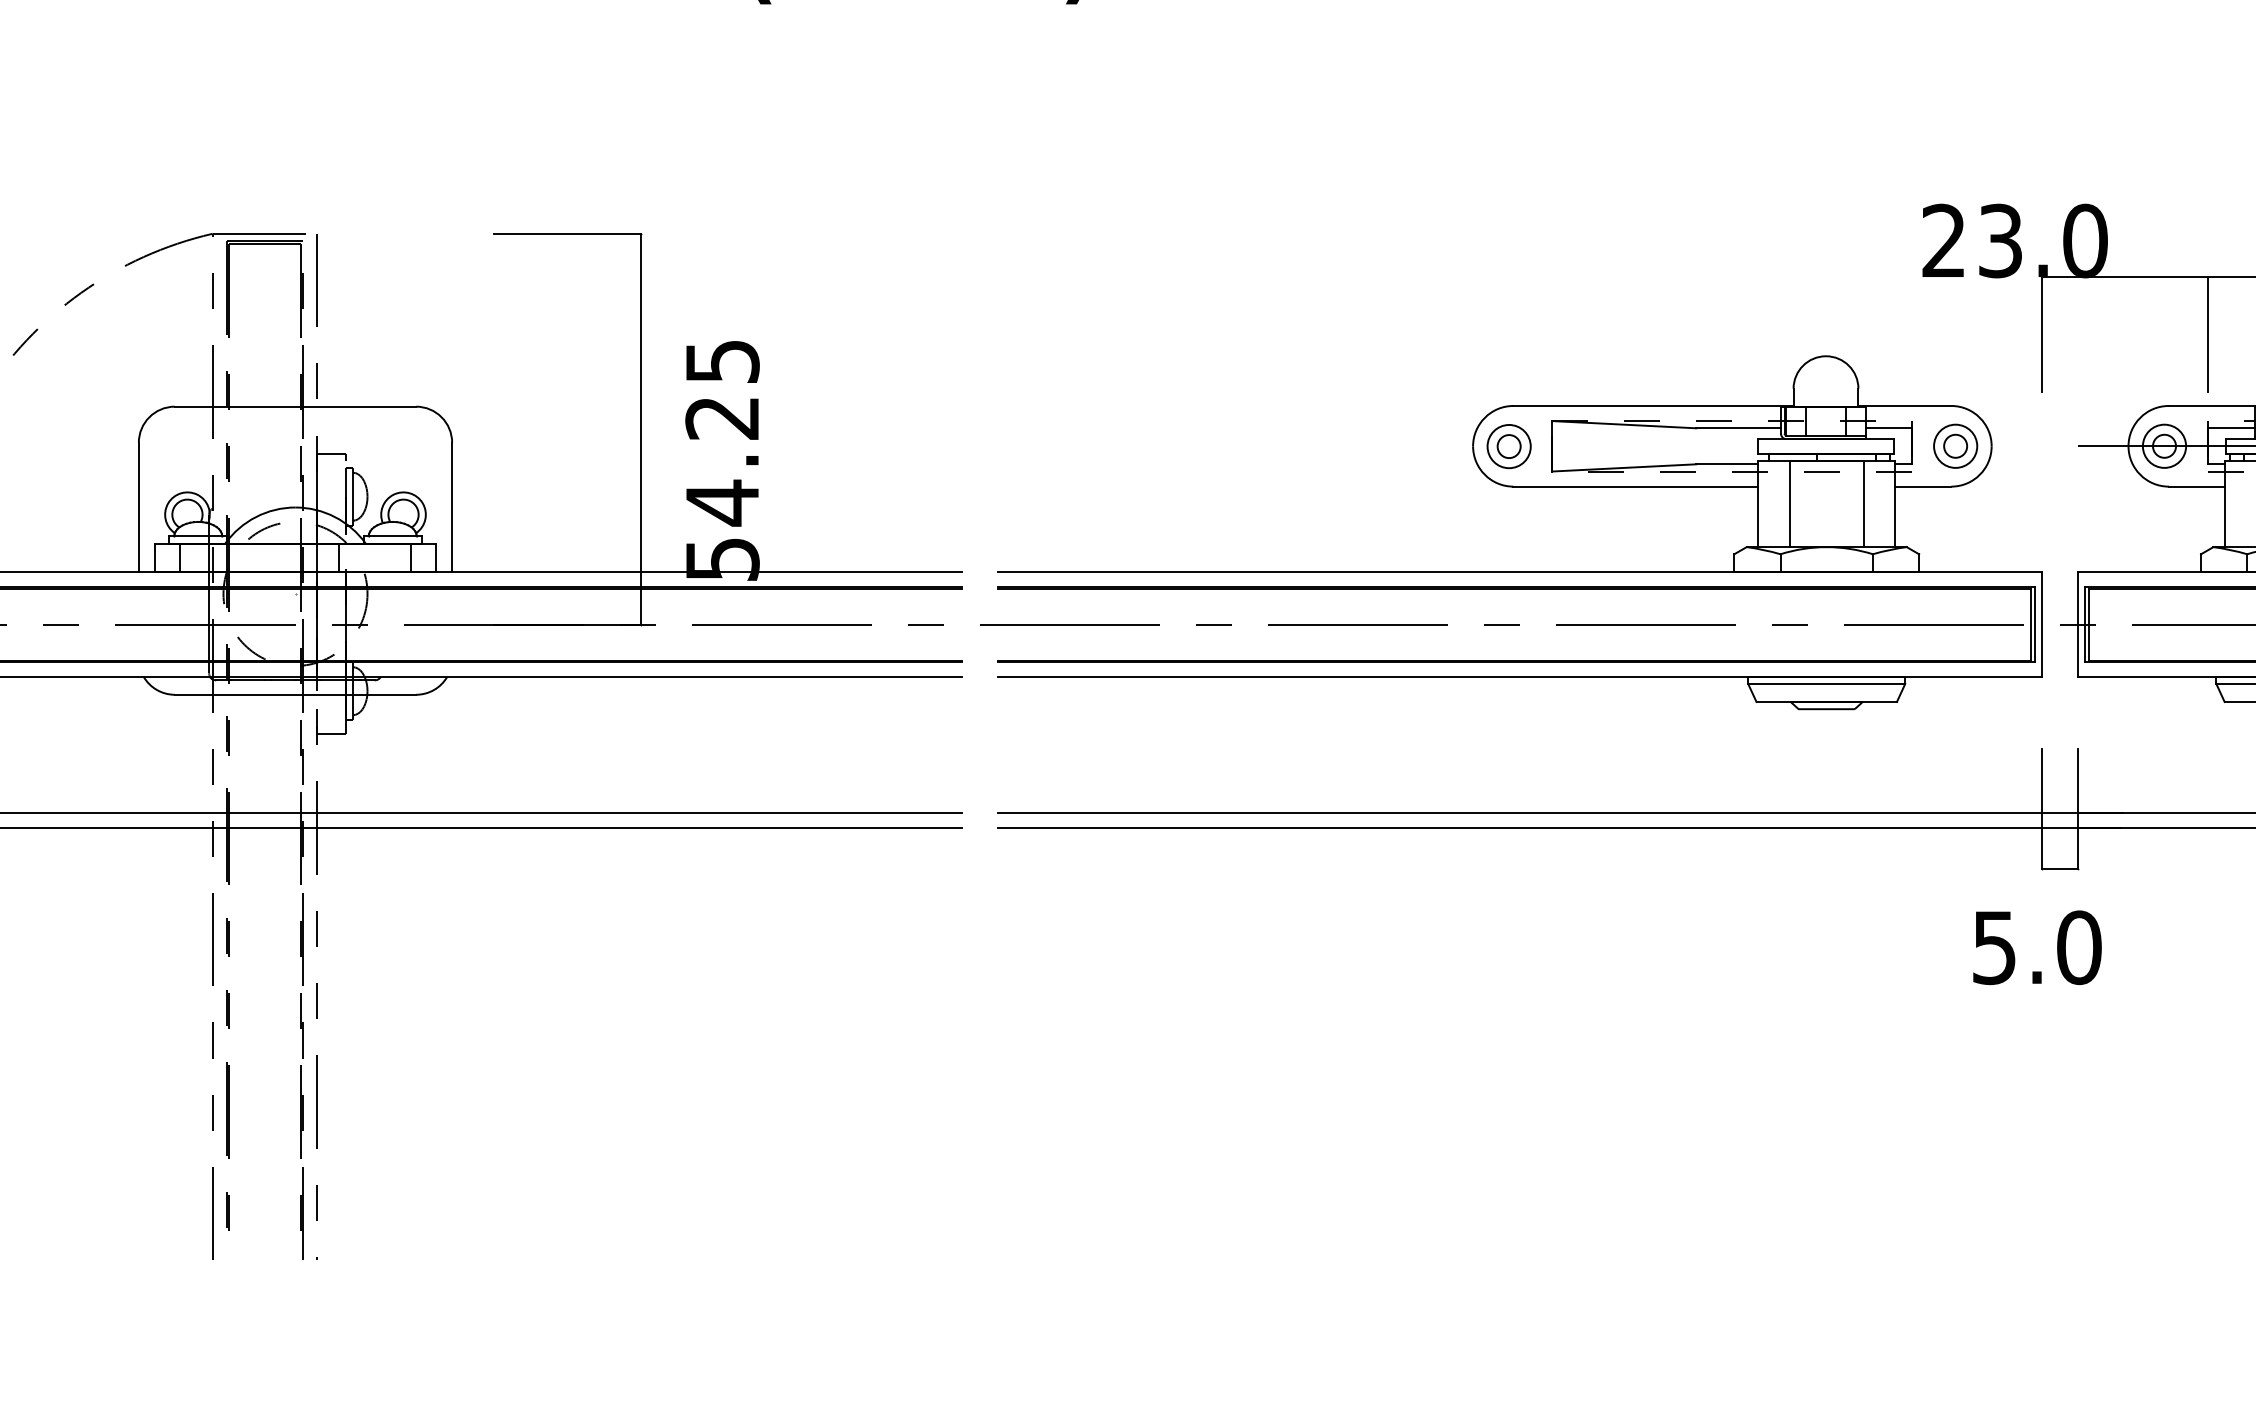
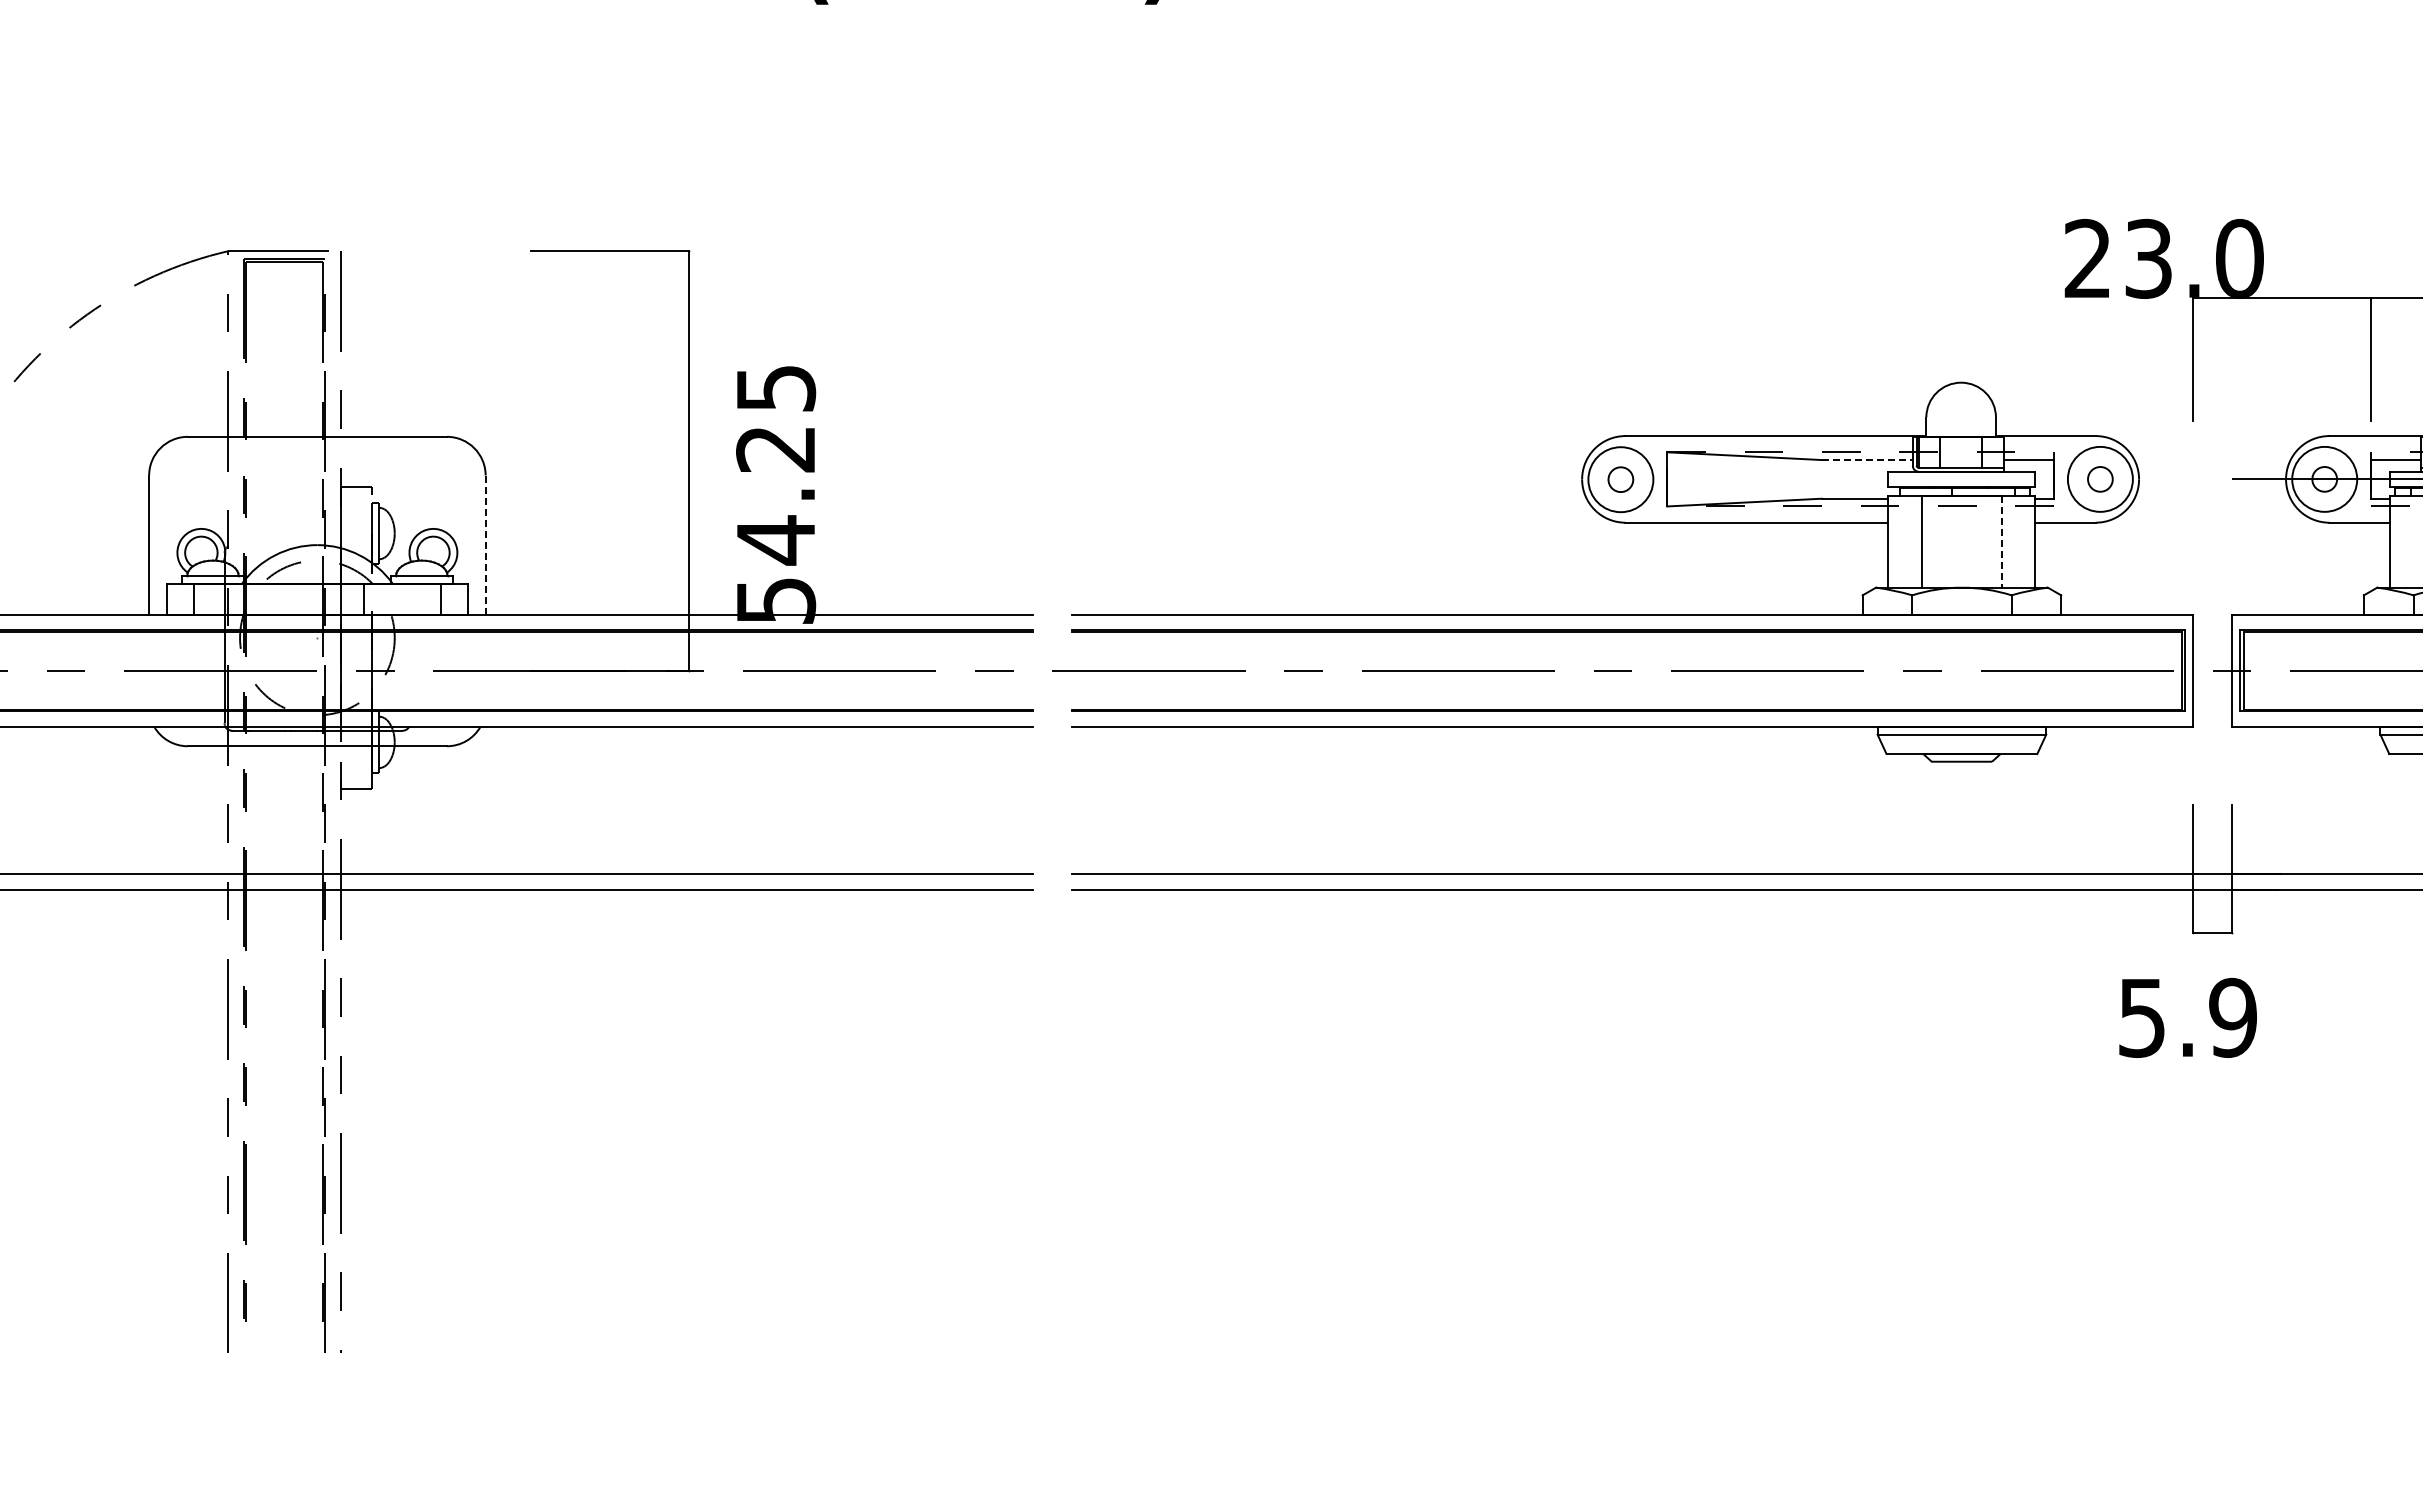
line: (1738, 428) -> (1867, 460), solid -> dashed
circle: (1508, 446) -> (1620, 479), size x1.4
circle: (1955, 446) -> (2100, 479), size x1.4
circle: (2164, 446) -> (2324, 479), size x1.4
line: (1863, 505) -> (2001, 542), solid -> dashed
line: (452, 507) -> (485, 545), solid -> dashed
text: (2079, 947) -> (2233, 1017), 5.0 -> 5.9

